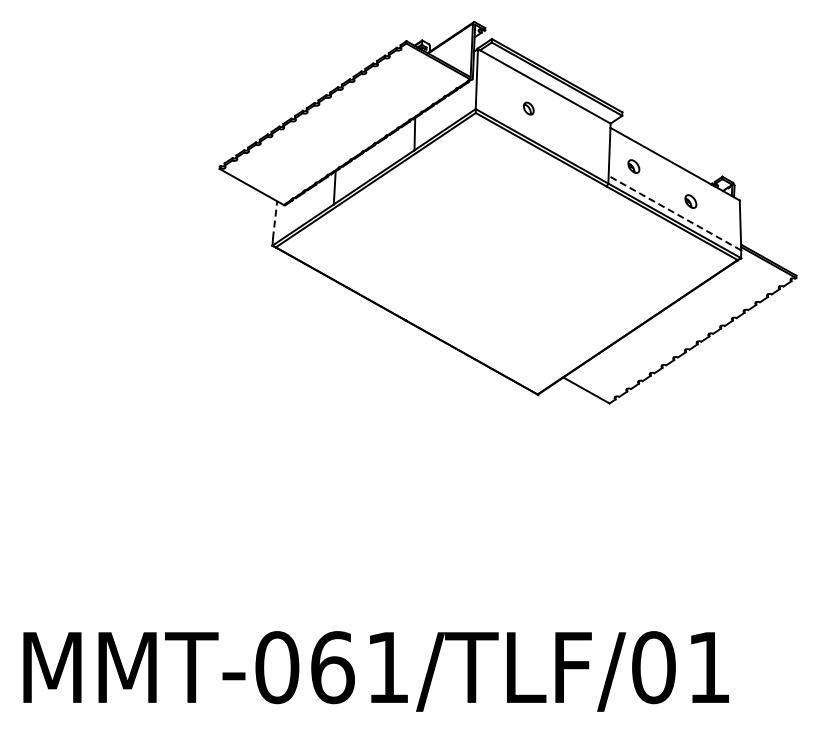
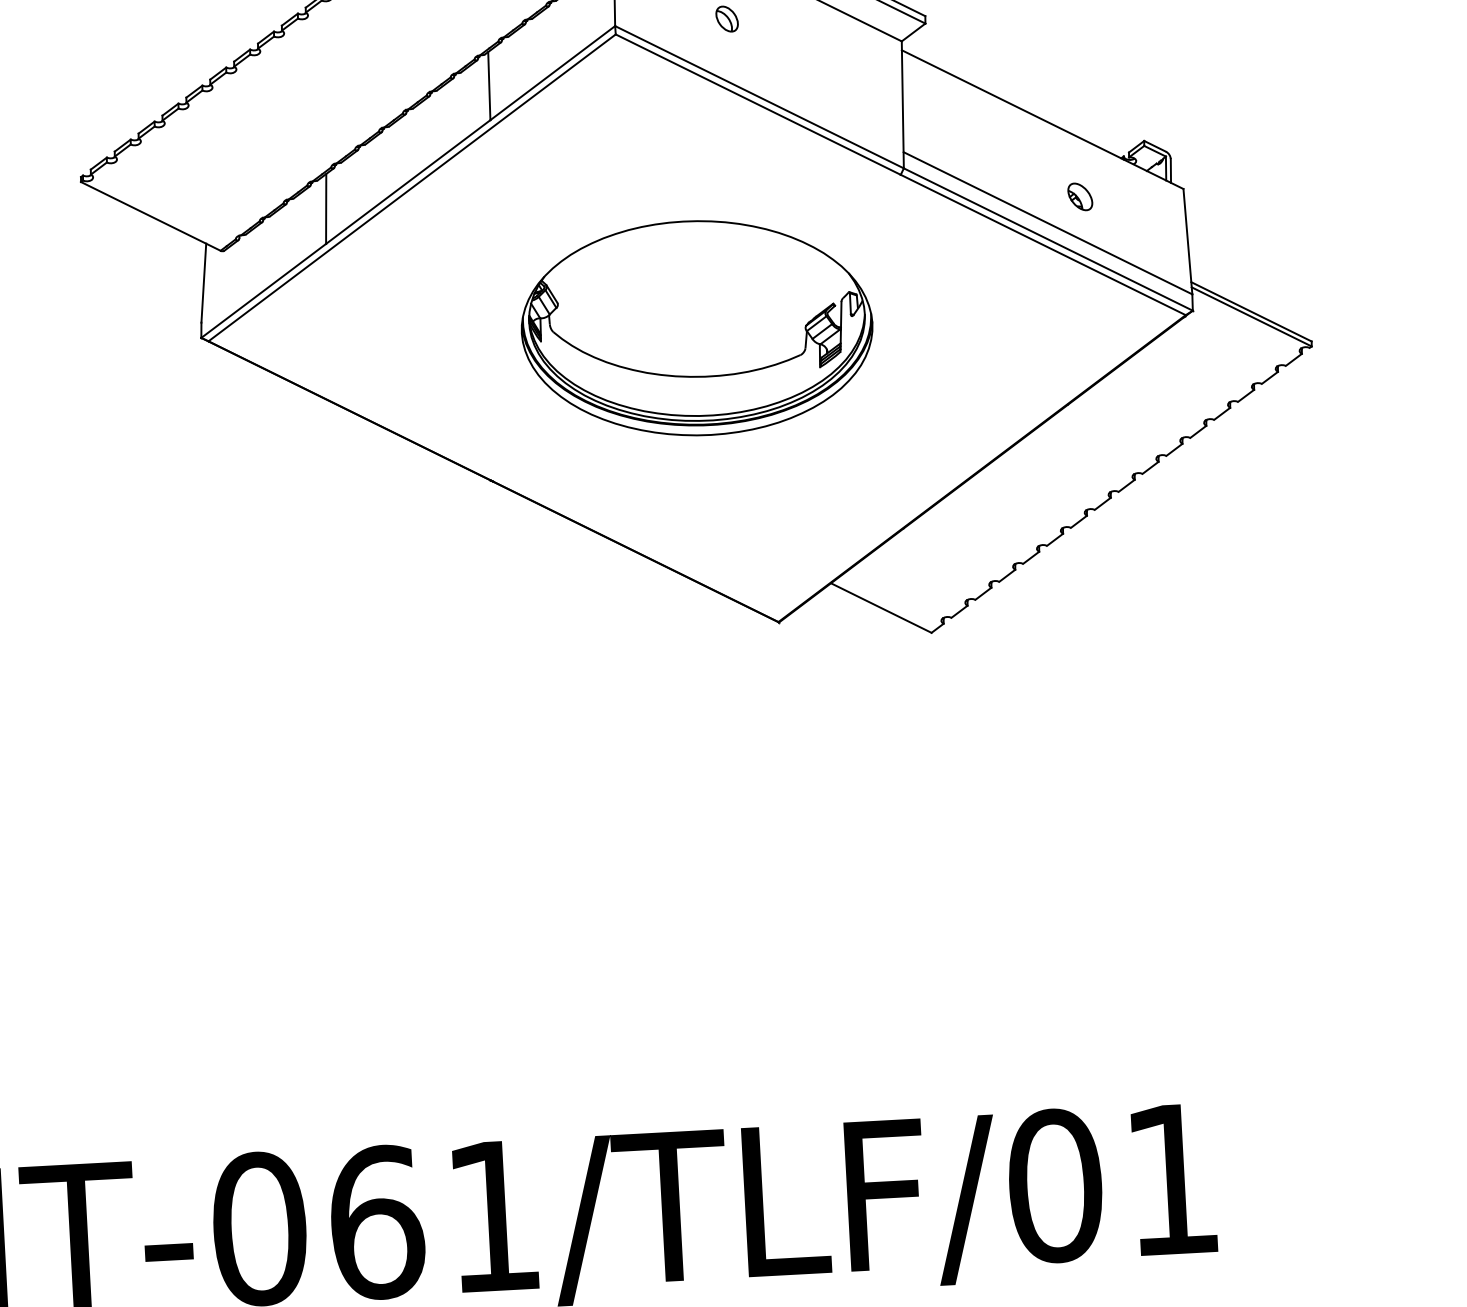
part: (633, 166) -> (955, 129), removed
line: (674, 212) -> (1046, 221), dashed -> solid
line: (275, 219) -> (204, 282), dashed -> solid
part: (506, 253) -> (696, 327), added

